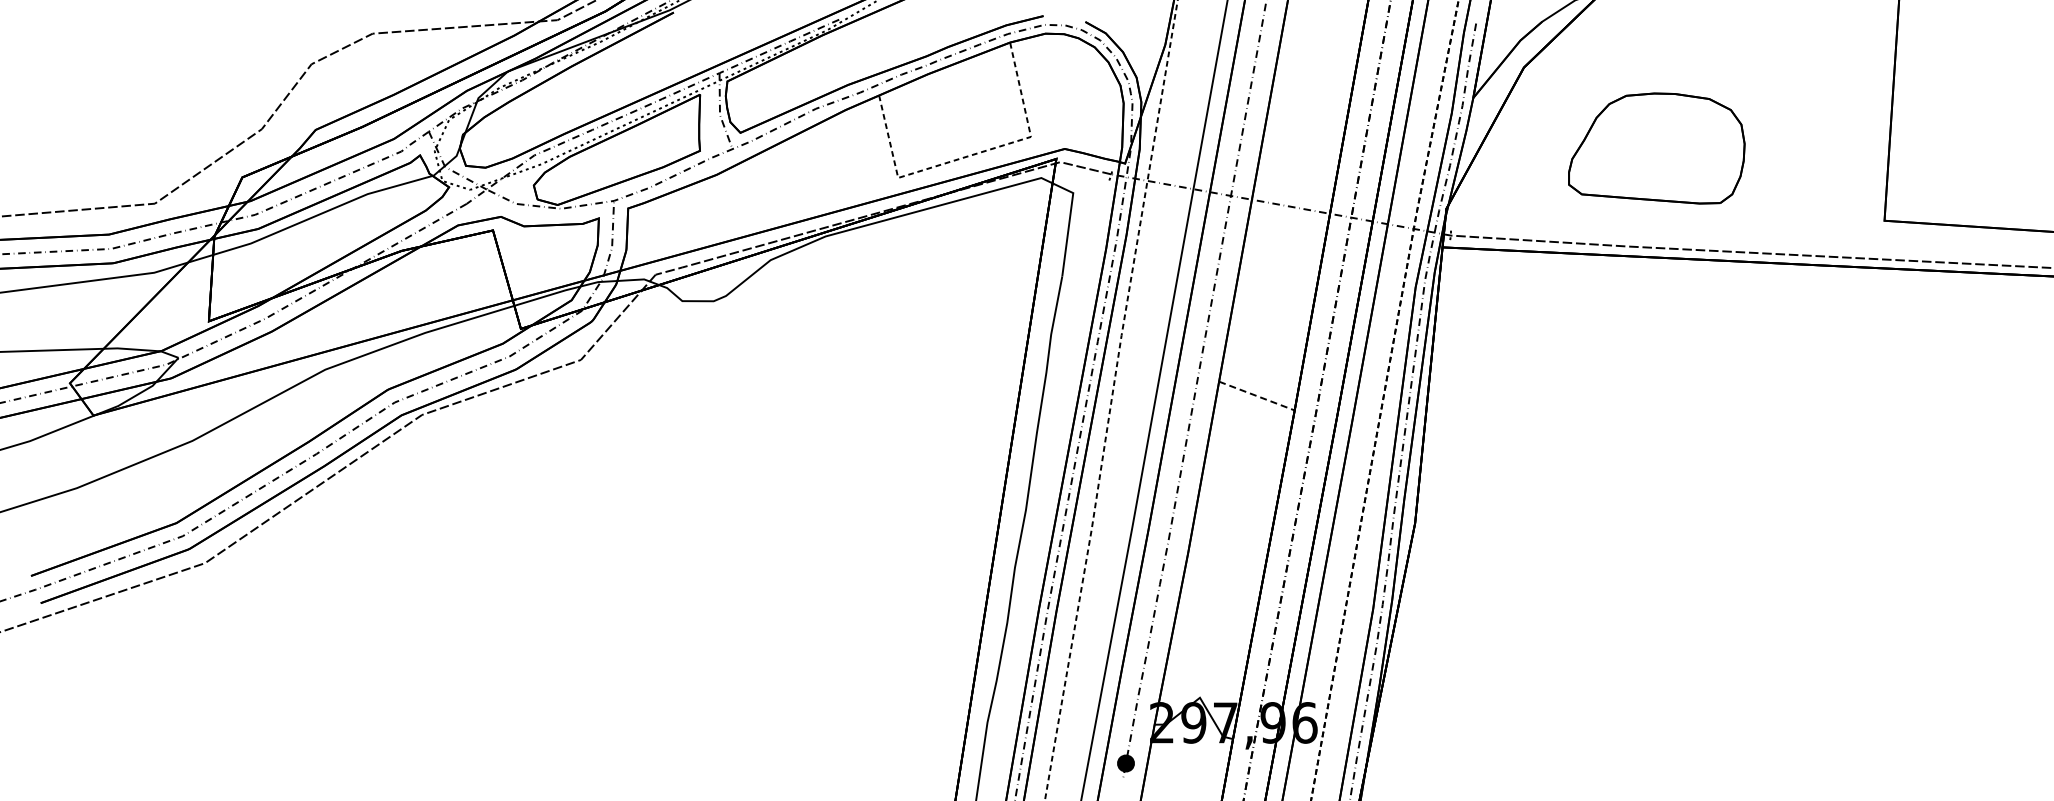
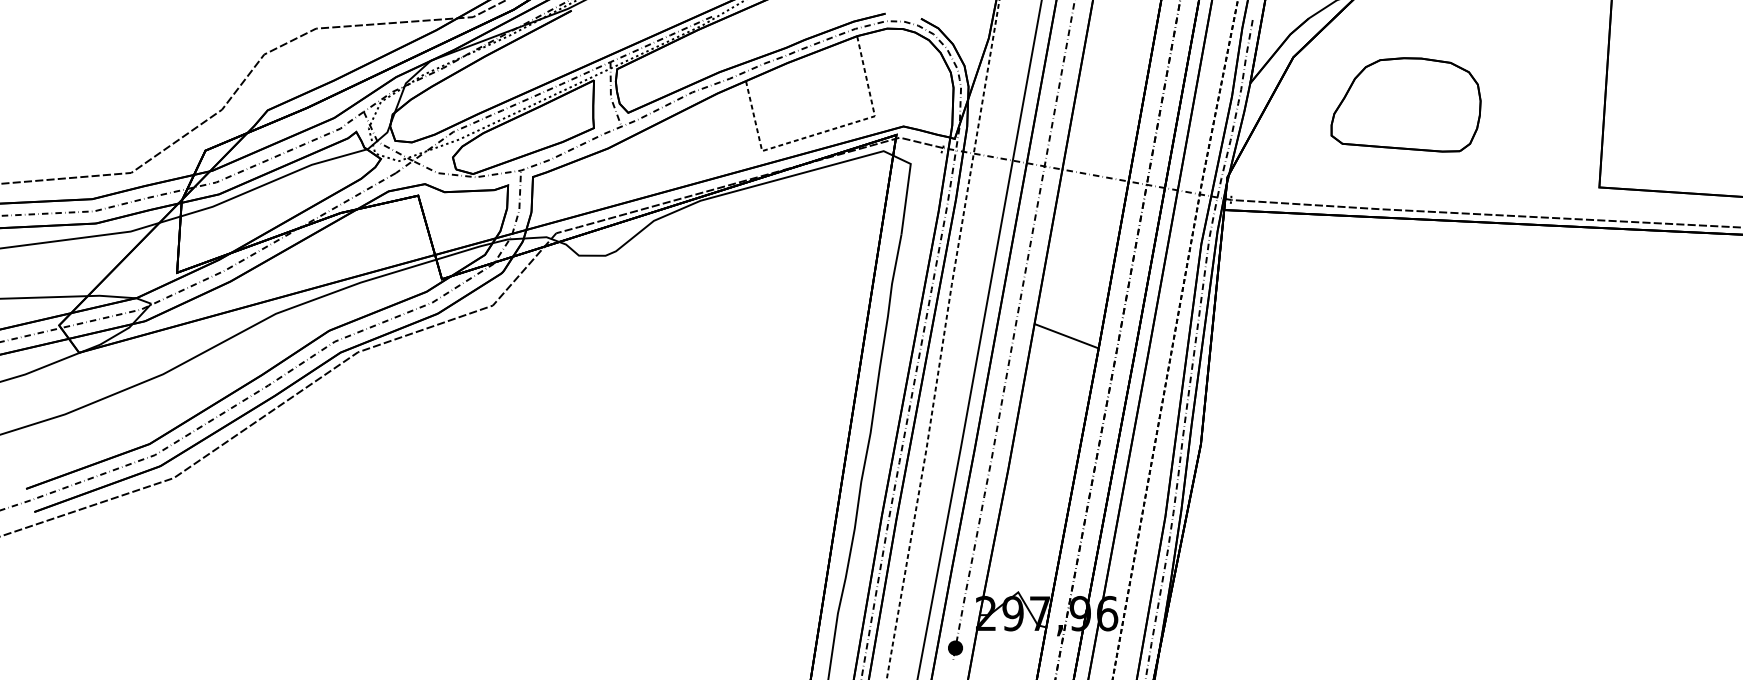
part: (1656, 148) -> (1405, 104), moved
line: (1257, 396) -> (1067, 336), dashed -> solid

